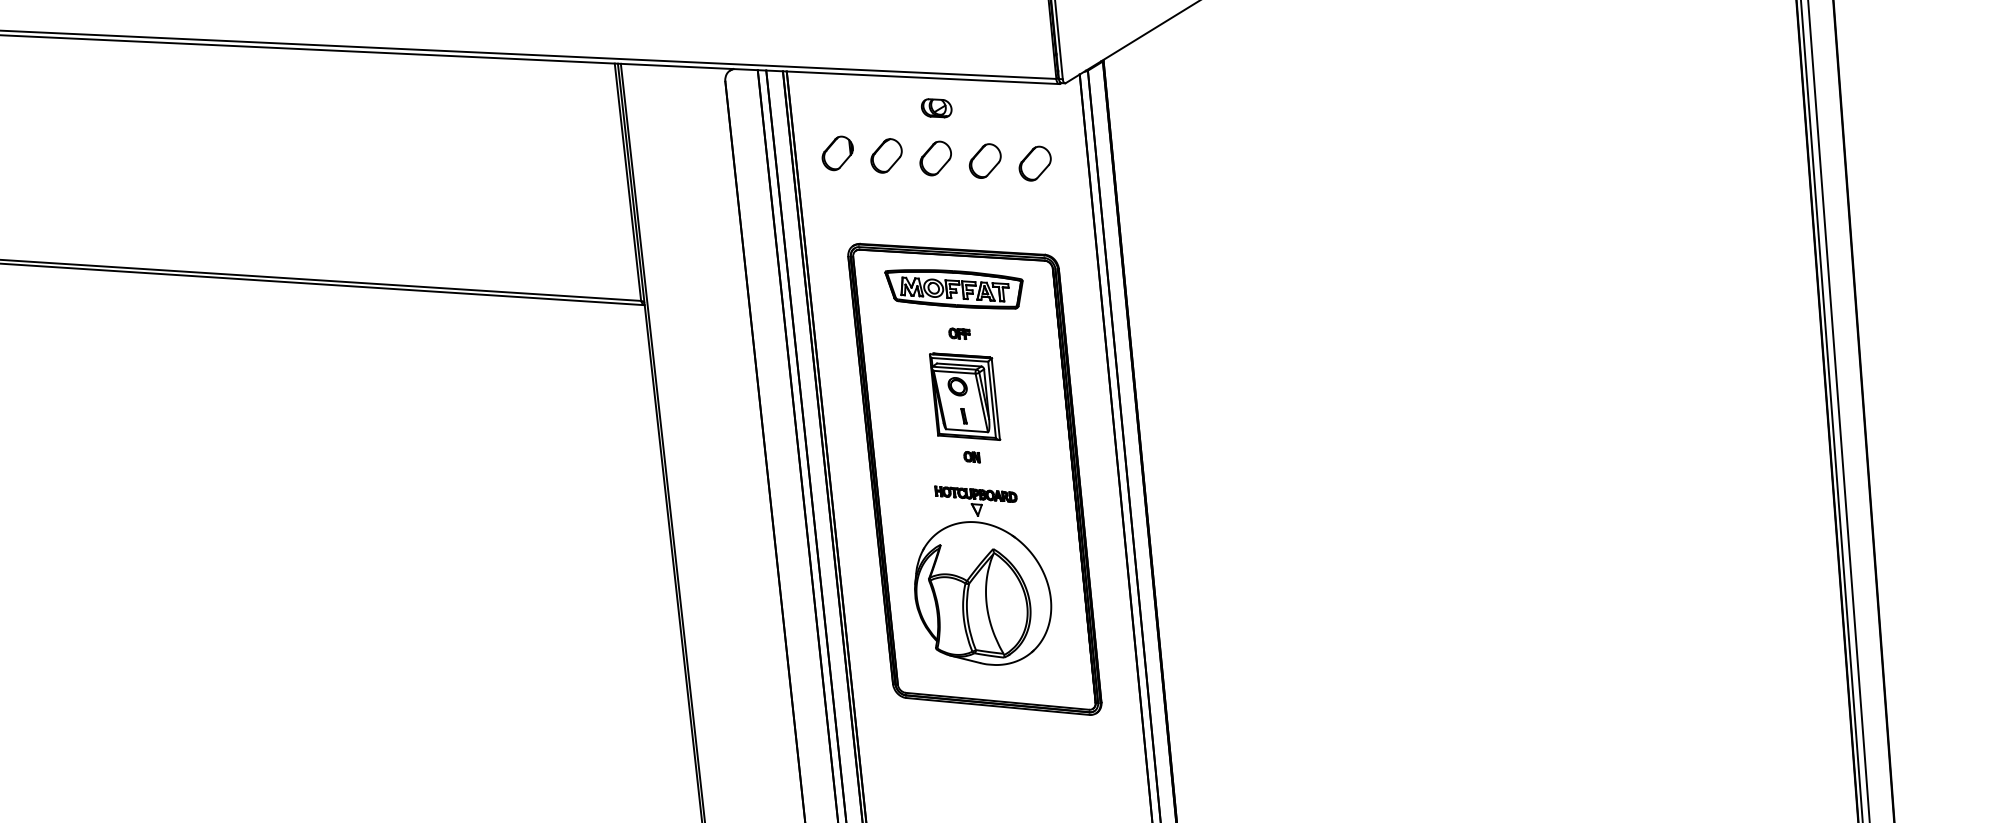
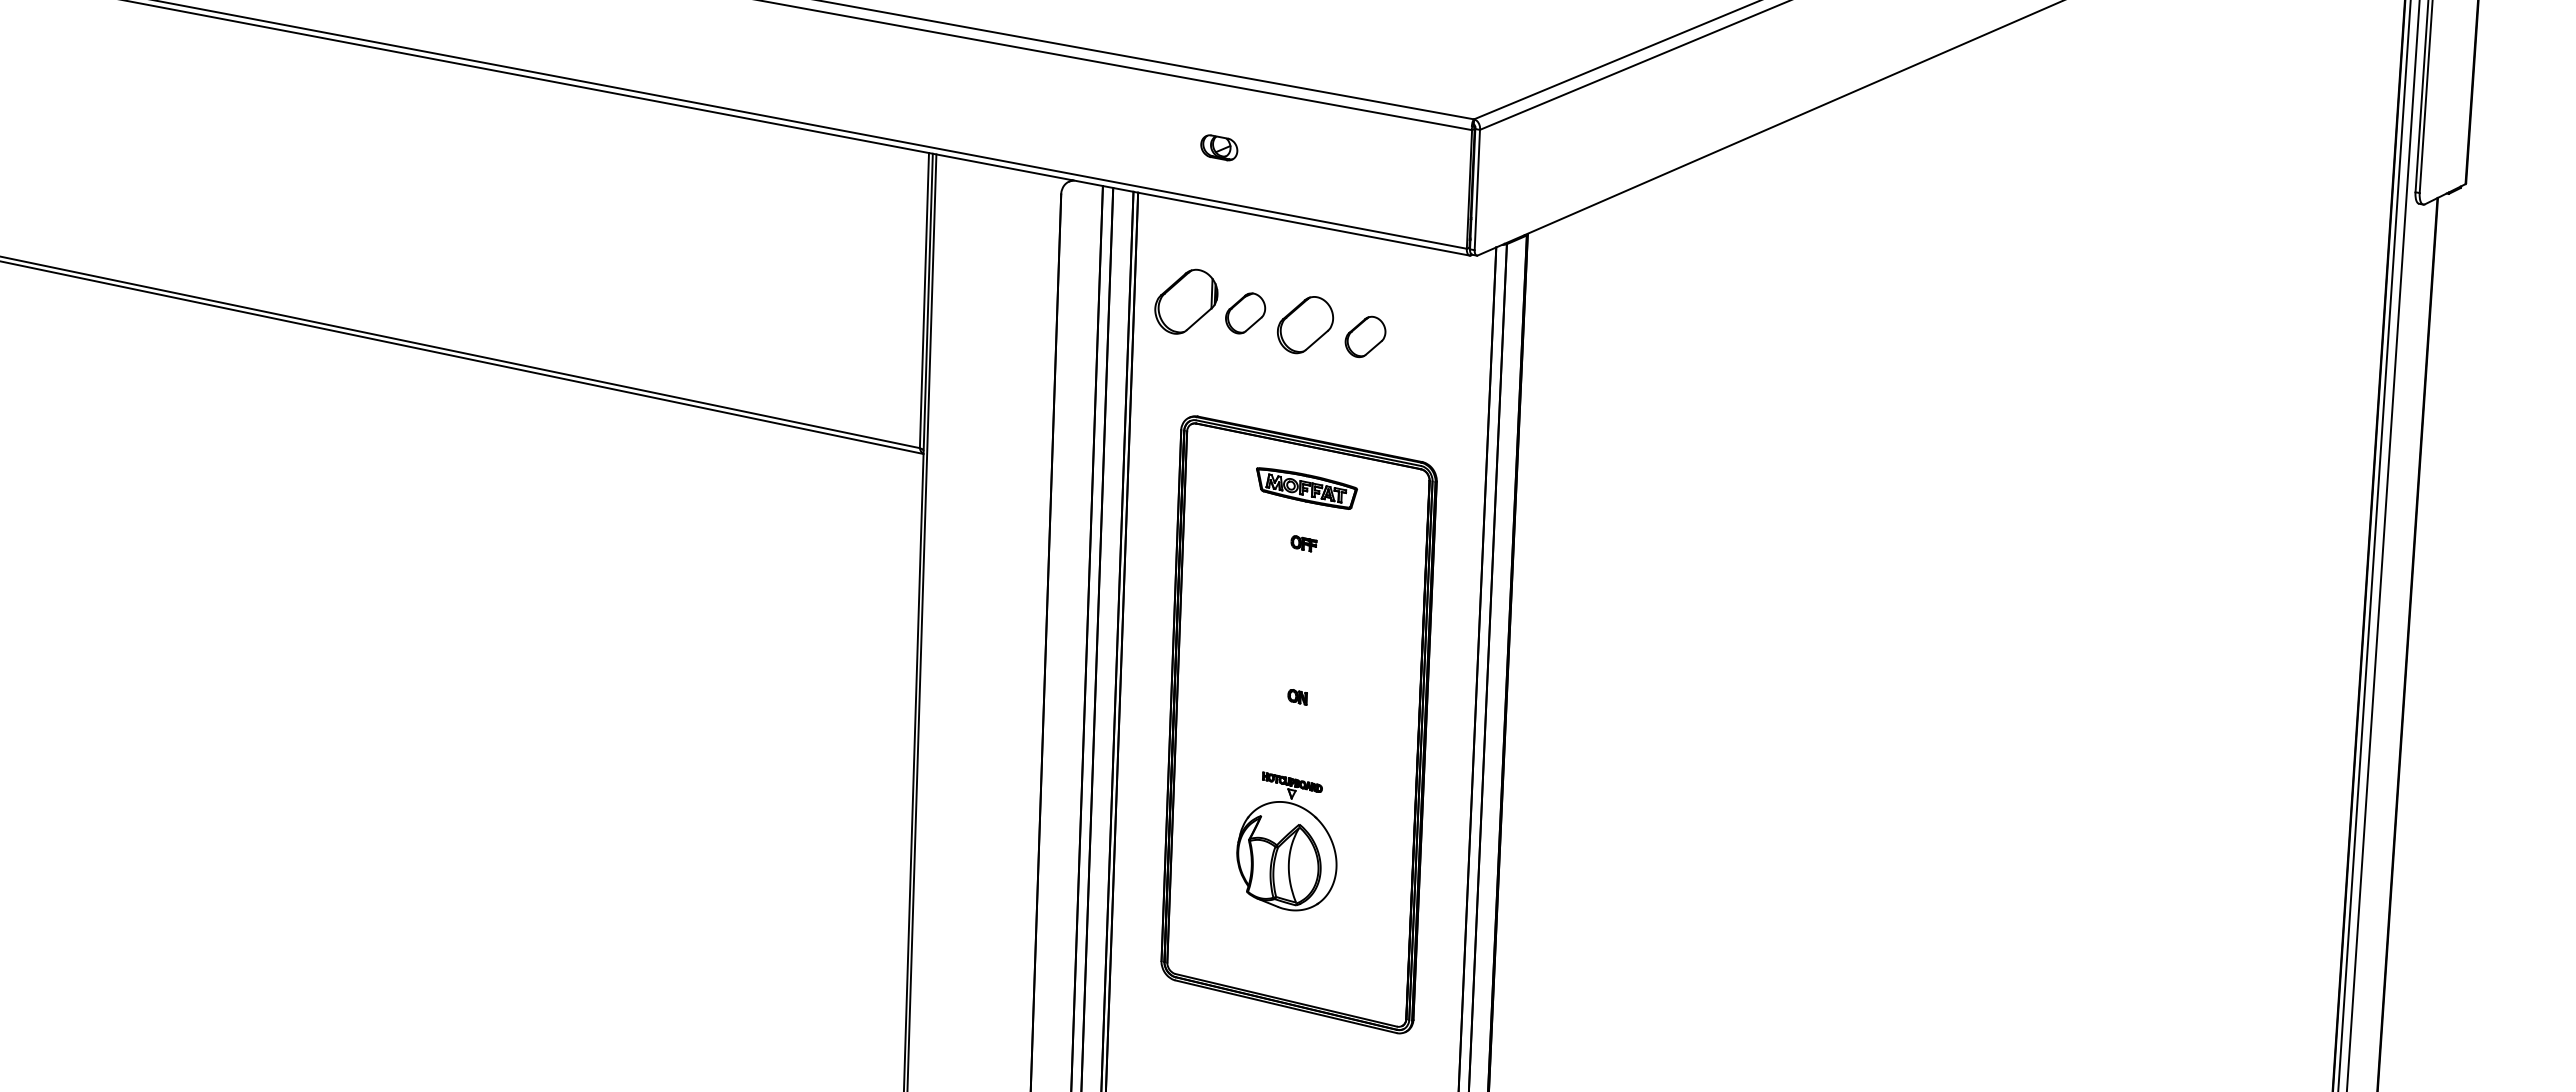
part: (936, 107) -> (1219, 147), moved
part: (837, 153) -> (1185, 301), size x1.6
part: (935, 158) -> (1304, 325), size x1.4
part: (1035, 163) -> (1426, 348), removed
part: (955, 289) -> (1306, 488), size x0.6
part: (964, 396) -> (1299, 621), removed
part: (979, 574) -> (1286, 841), size x0.6

